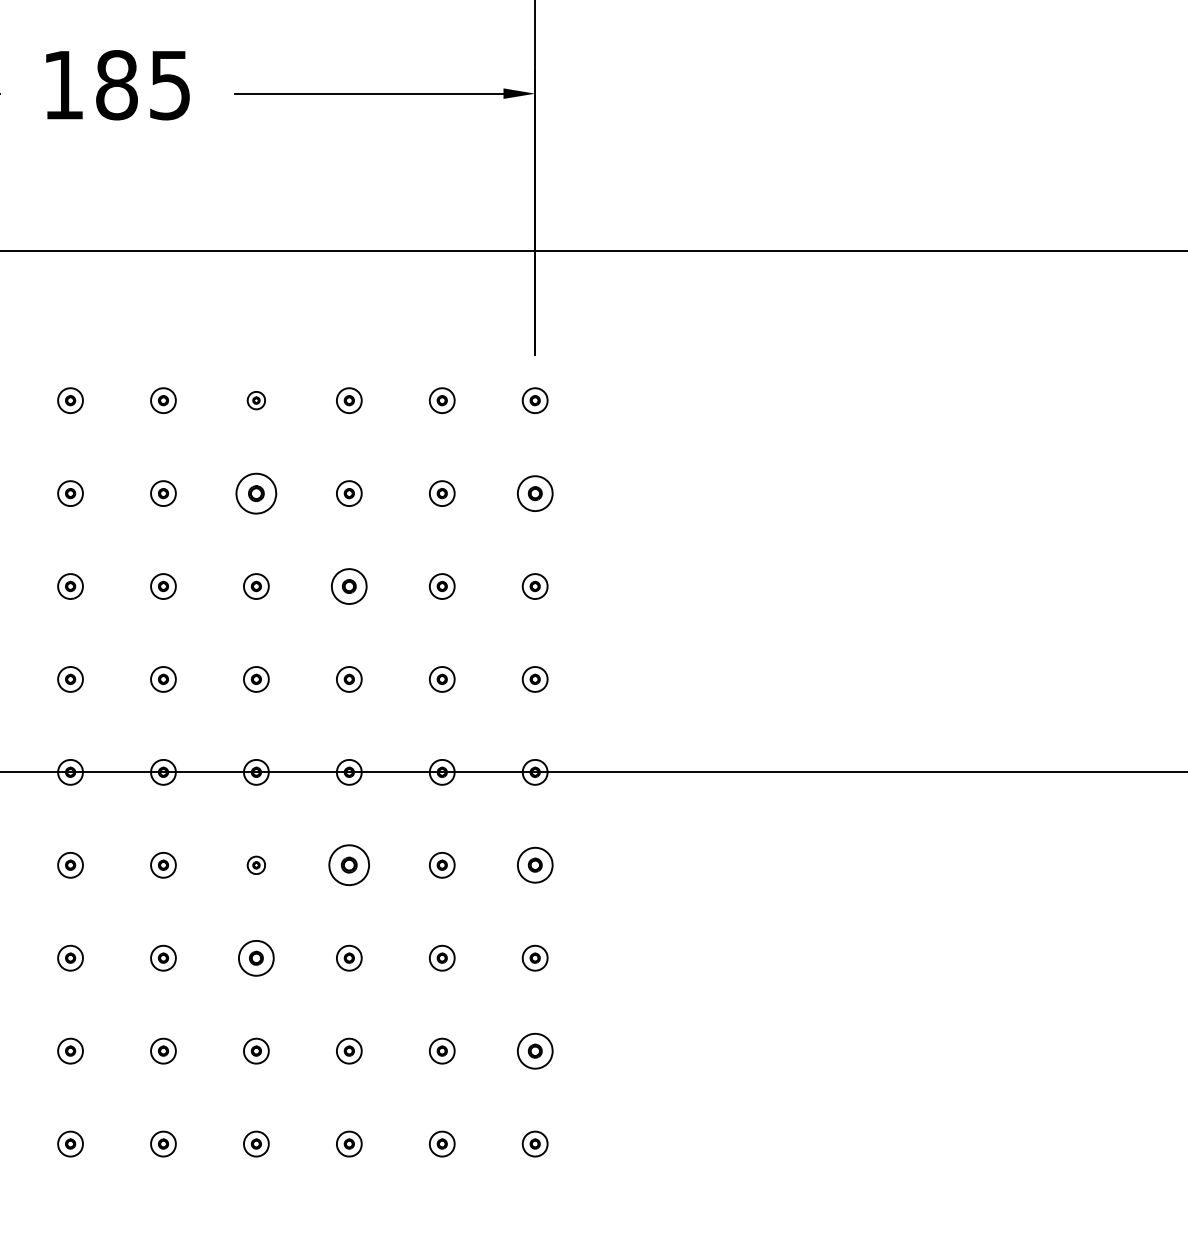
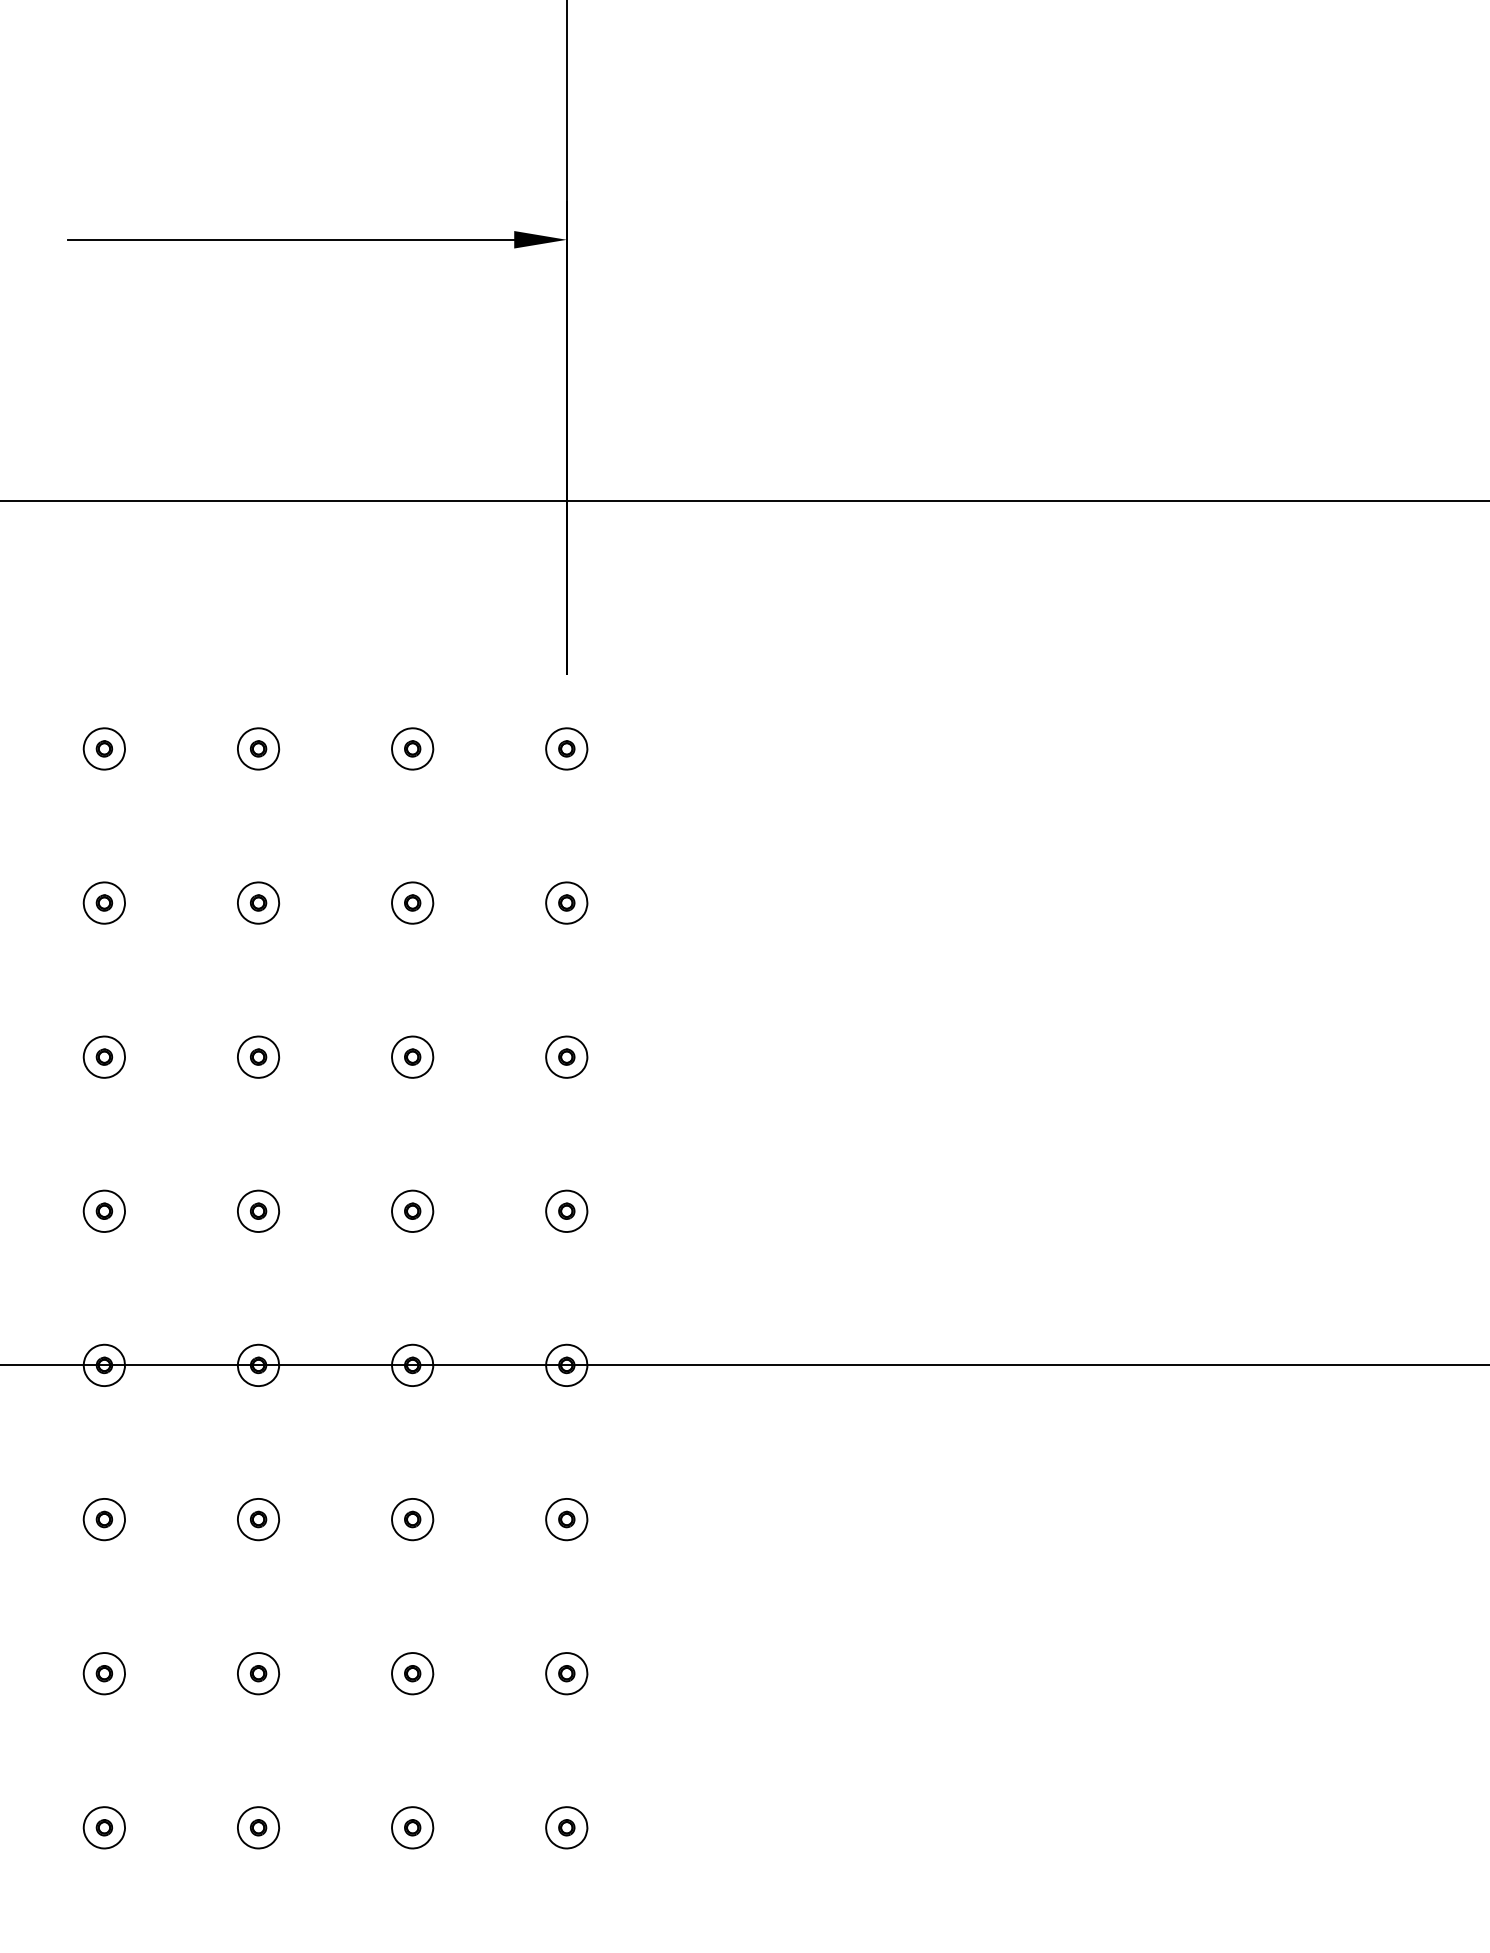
part: (256, 400) -> (104, 748), size x1.43
part: (256, 493) -> (104, 902), size x0.62
part: (534, 493) -> (565, 902), size x0.71
part: (349, 586) -> (258, 1057), size x0.71
part: (256, 865) -> (104, 1519), size x1.43
part: (349, 865) -> (258, 1519), size x0.62
part: (534, 865) -> (565, 1519), size x0.71
part: (256, 957) -> (104, 1672), size x0.71
part: (534, 1050) -> (565, 1826), size x0.71

